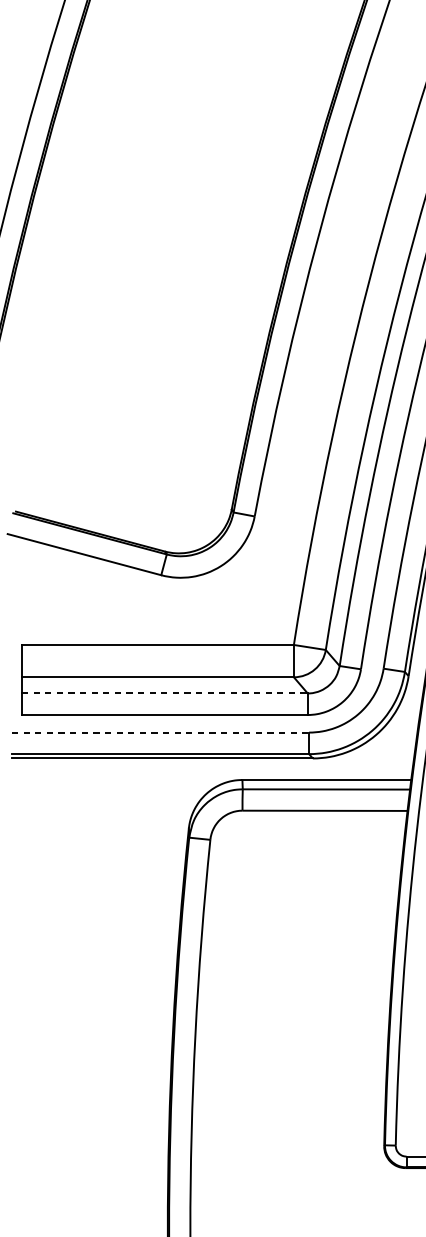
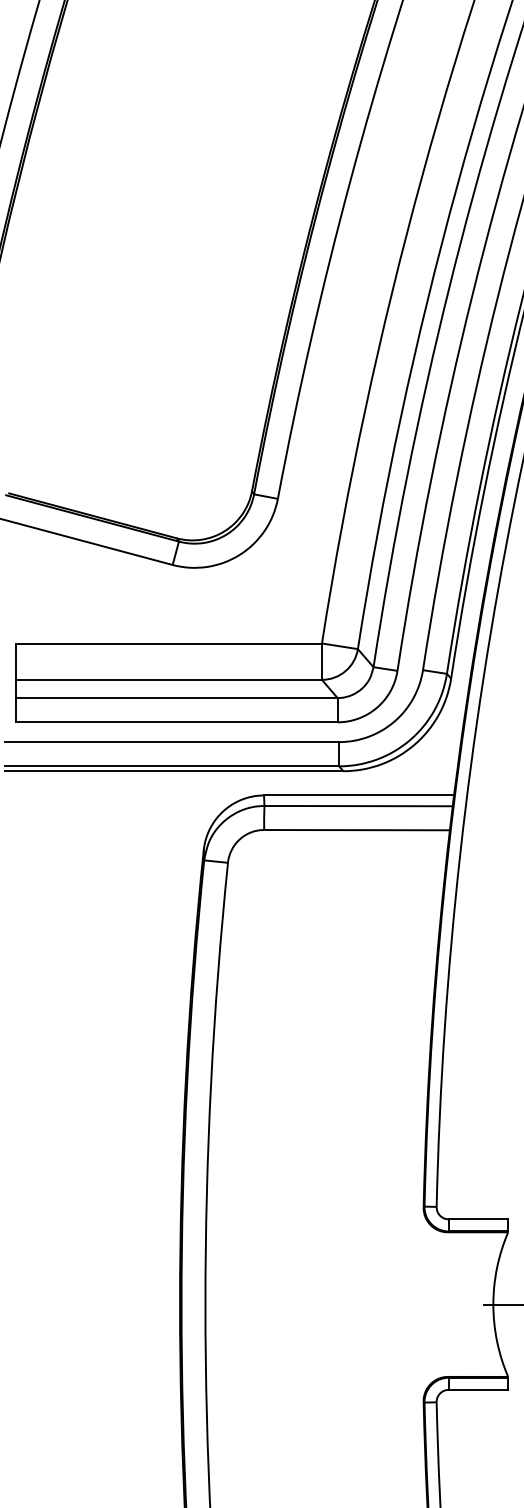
line: (164, 693) -> (176, 698), dashed -> solid
line: (161, 732) -> (172, 742), dashed -> solid

